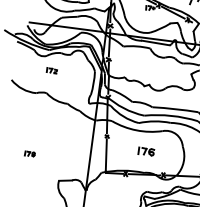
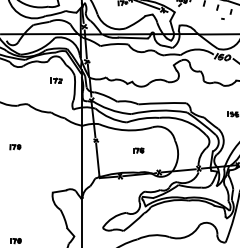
part: (51, 70) -> (56, 80), moved
part: (146, 151) -> (138, 150), size x0.62
part: (30, 154) -> (15, 147), moved

